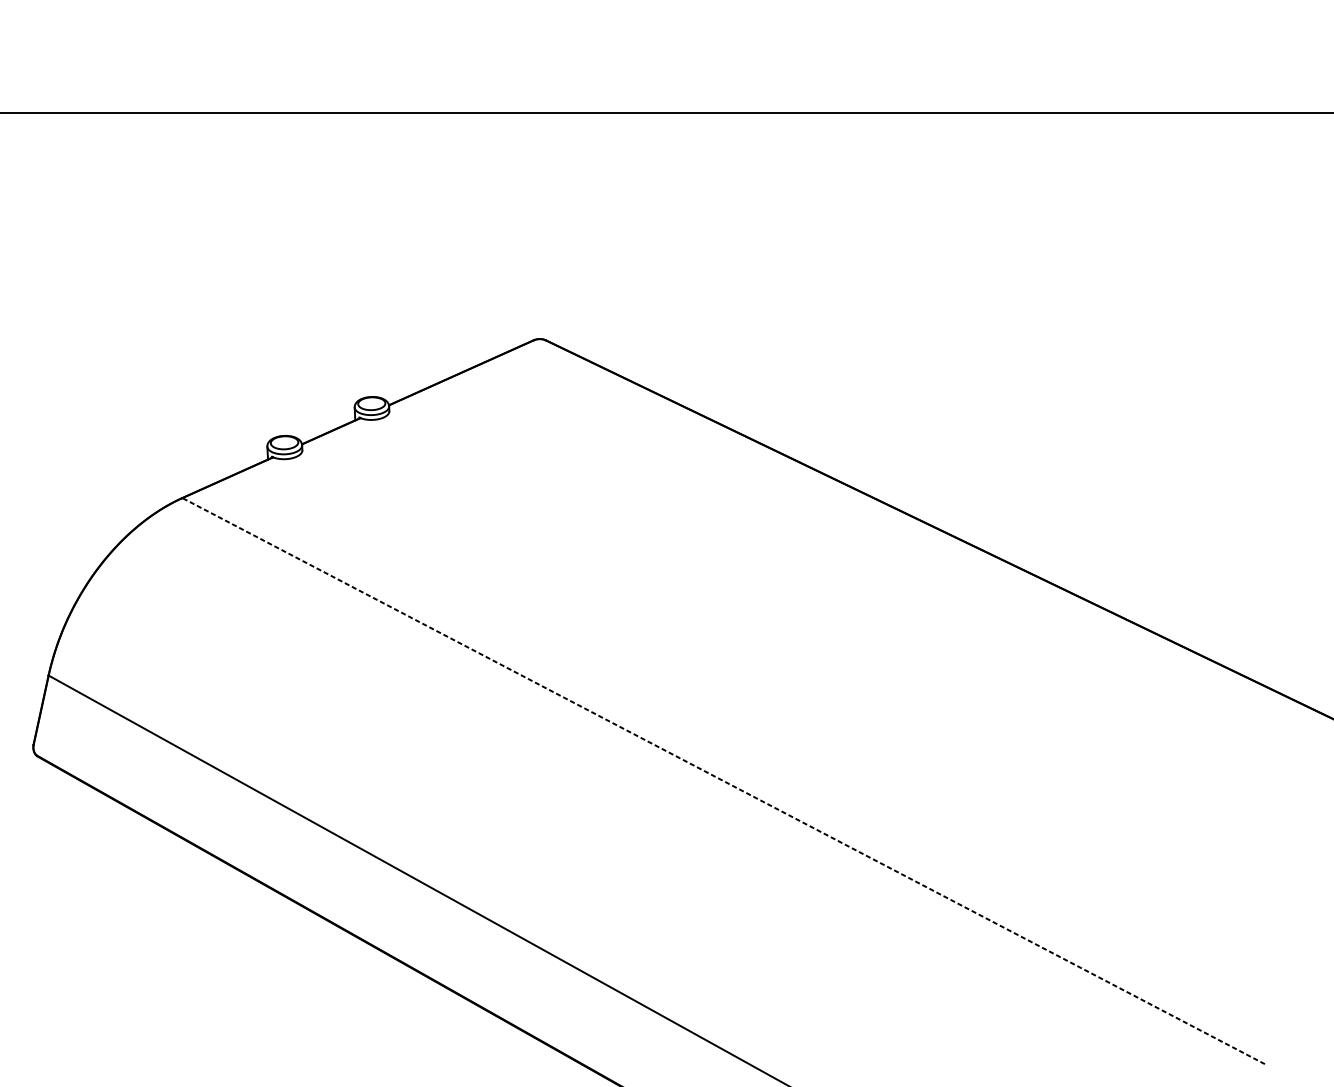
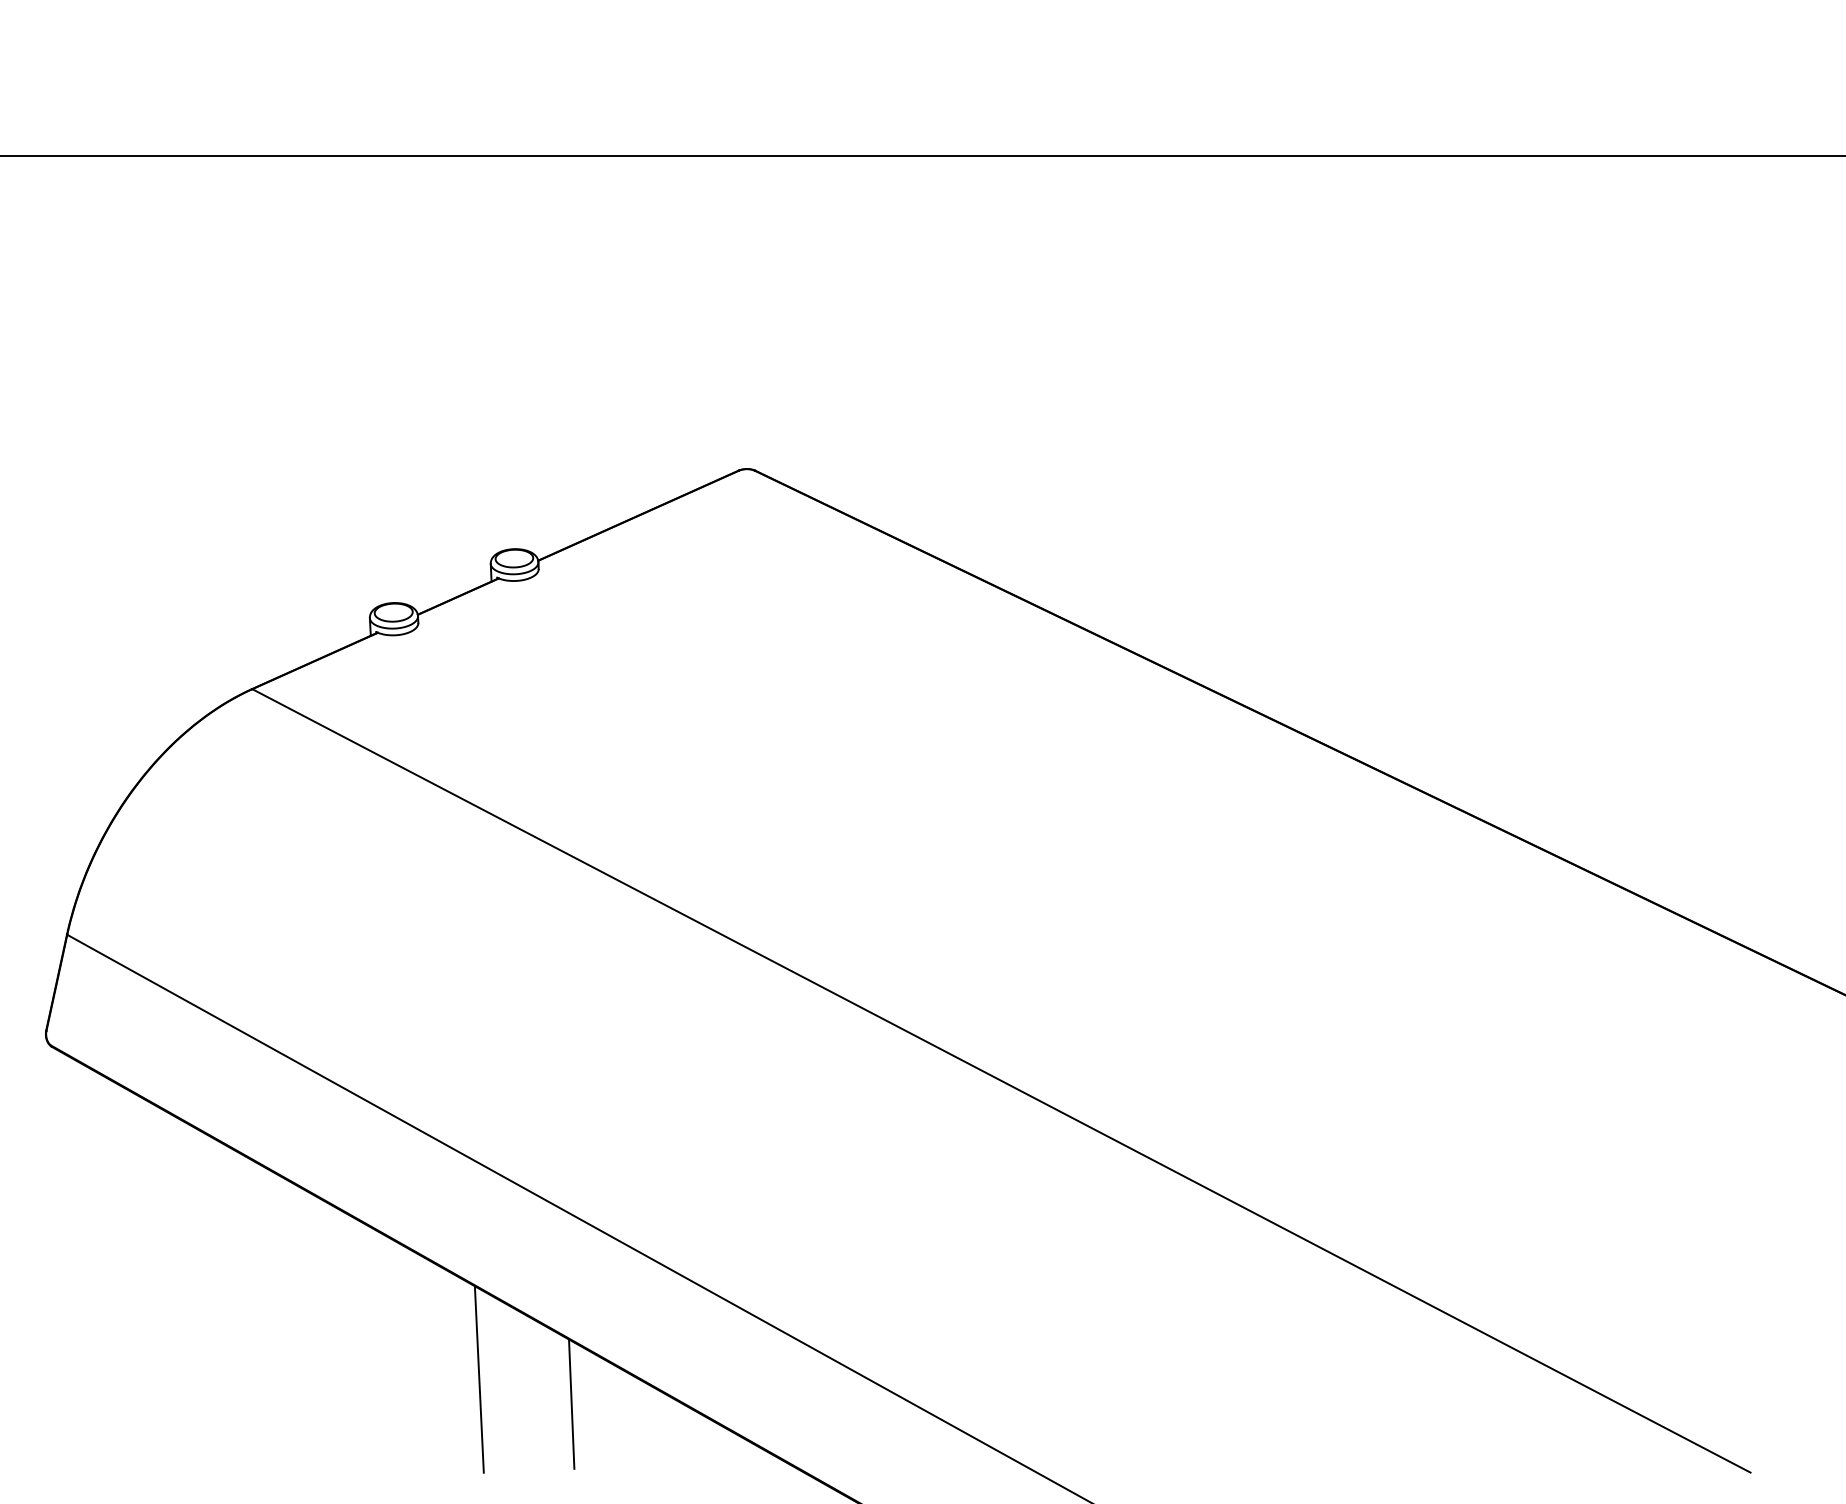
line: (723, 780) -> (1001, 1080), dashed -> solid
line: (345, 996) -> (478, 1379), added
line: (413, 1014) -> (571, 1403), added

